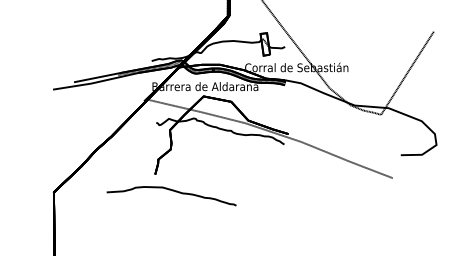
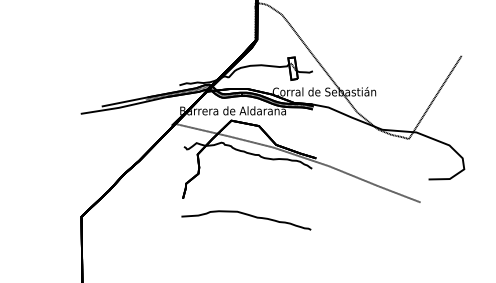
curve: (171, 191) -> (246, 215), moved

